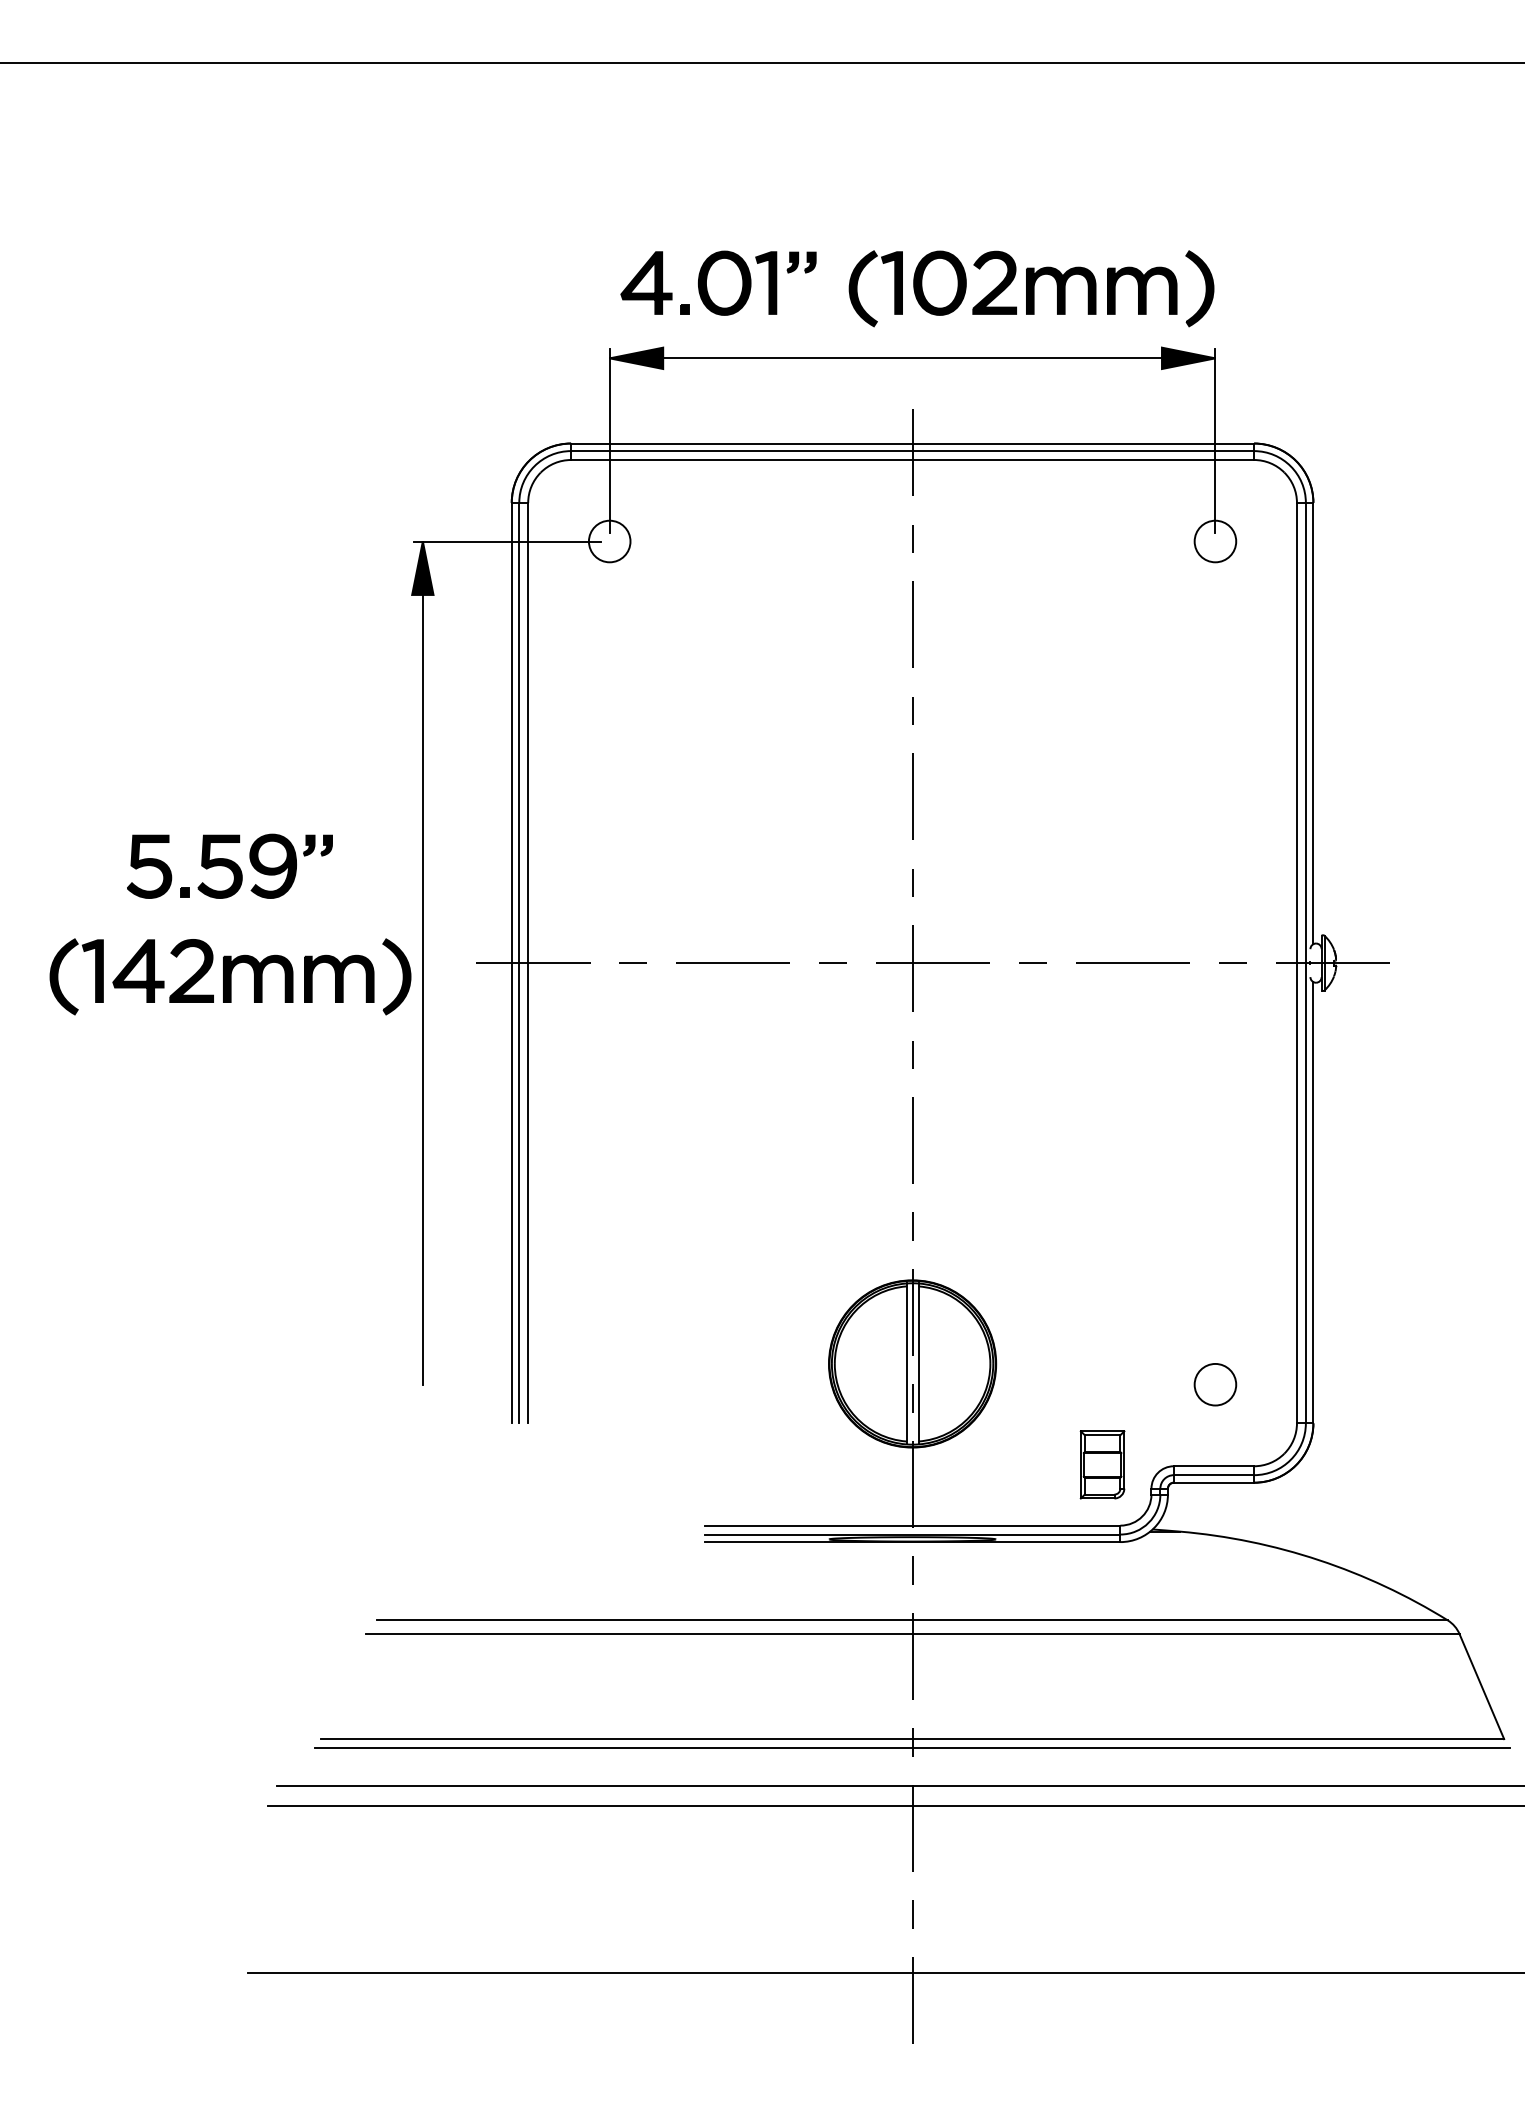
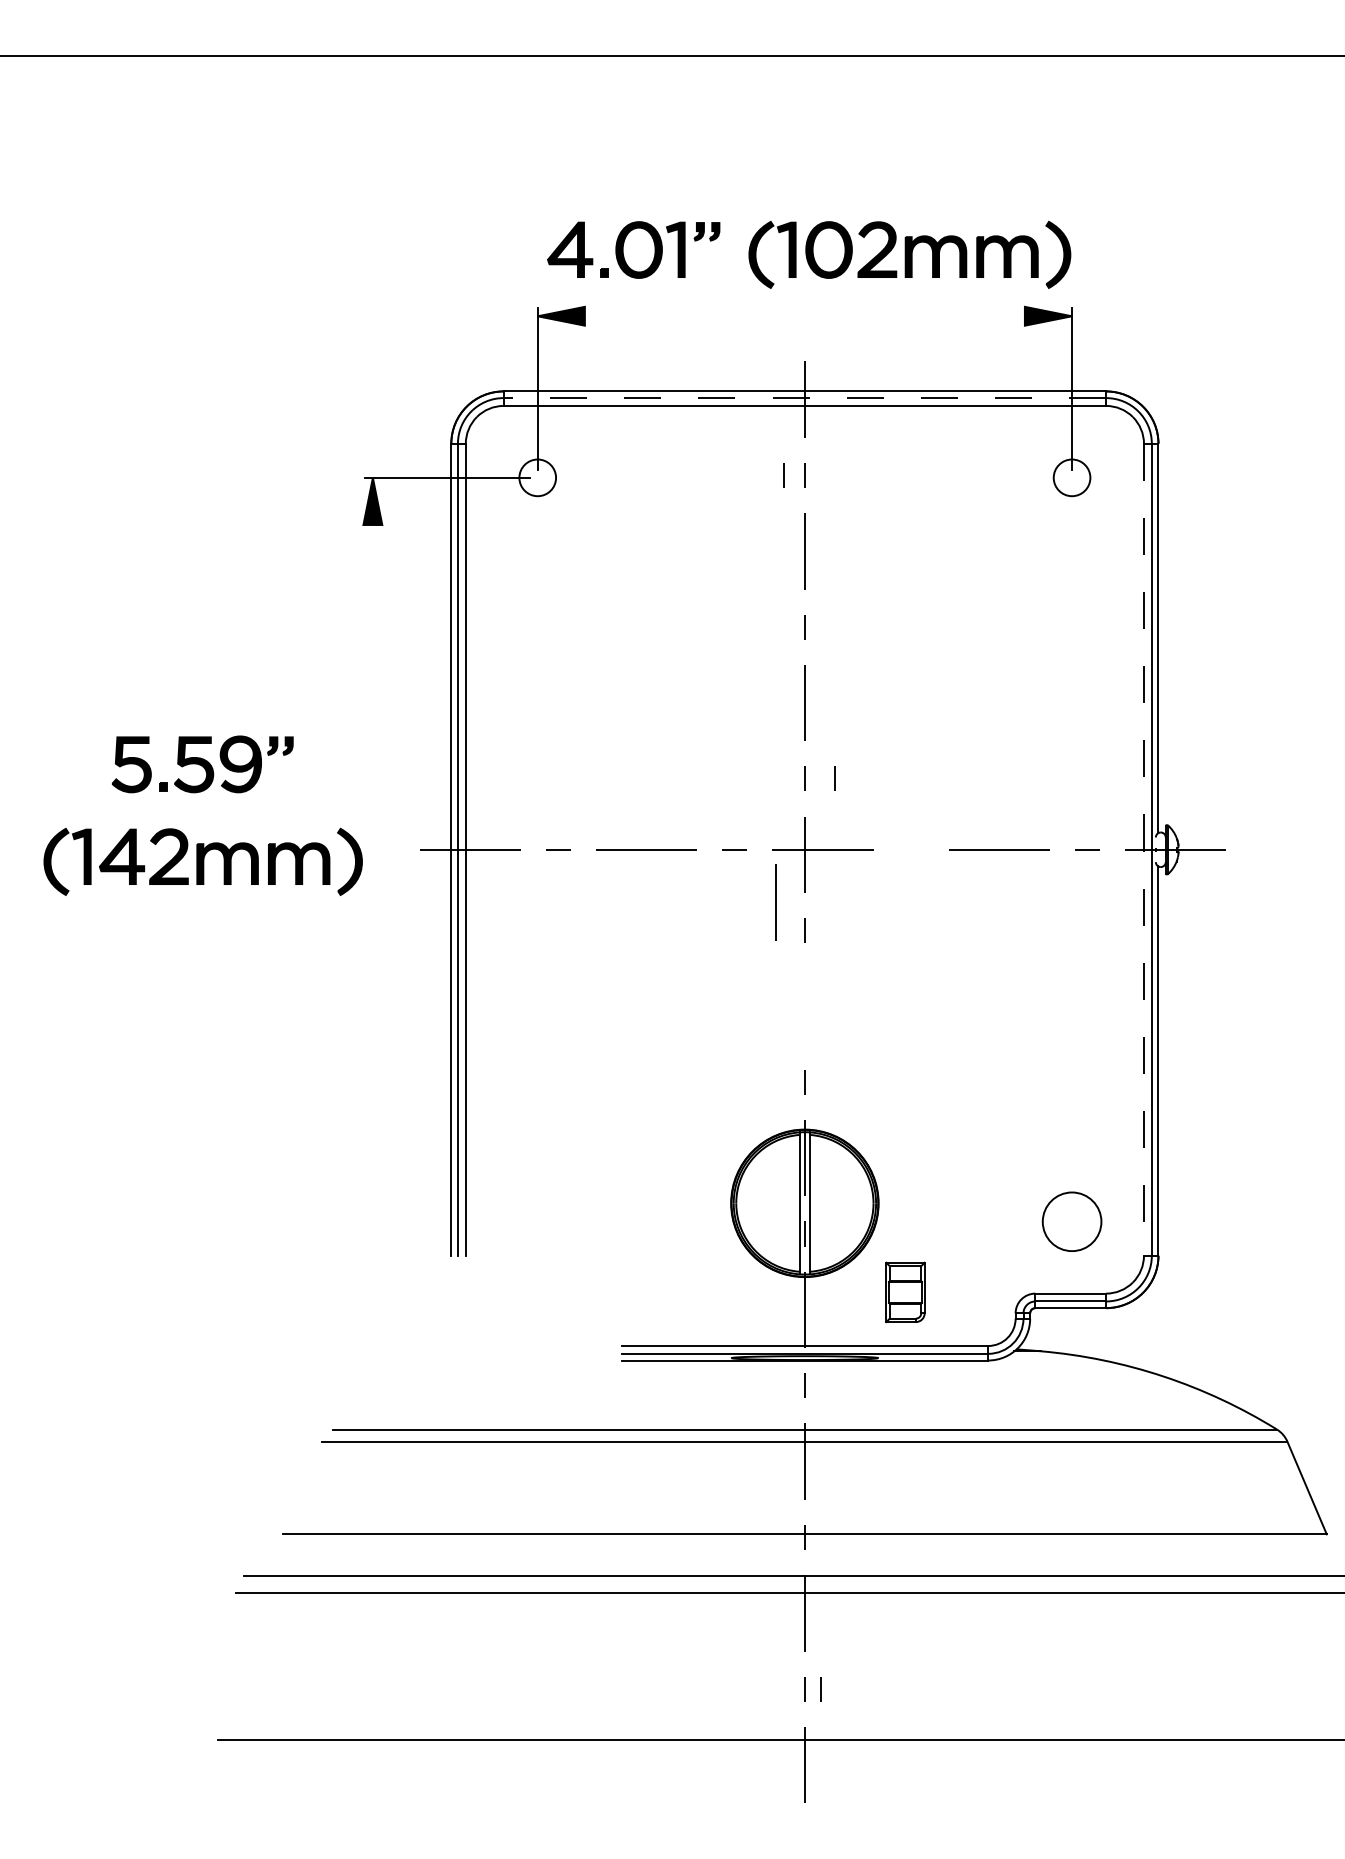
line: (912, 358) -> (804, 316), removed
line: (912, 451) -> (804, 398), solid -> dashed
line: (888, 538) -> (783, 475), added
line: (946, 882) -> (834, 778), added
line: (422, 962) -> (372, 849), removed
line: (1033, 962) -> (911, 849), removed
line: (1296, 962) -> (1143, 849), solid -> dashed
line: (912, 1140) -> (775, 902), moved
part: (1214, 1384) -> (1071, 1221), size x1.6
part: (1102, 1464) -> (905, 1292), moved
line: (912, 1748) -> (804, 1542), removed
line: (930, 1915) -> (820, 1689), added

